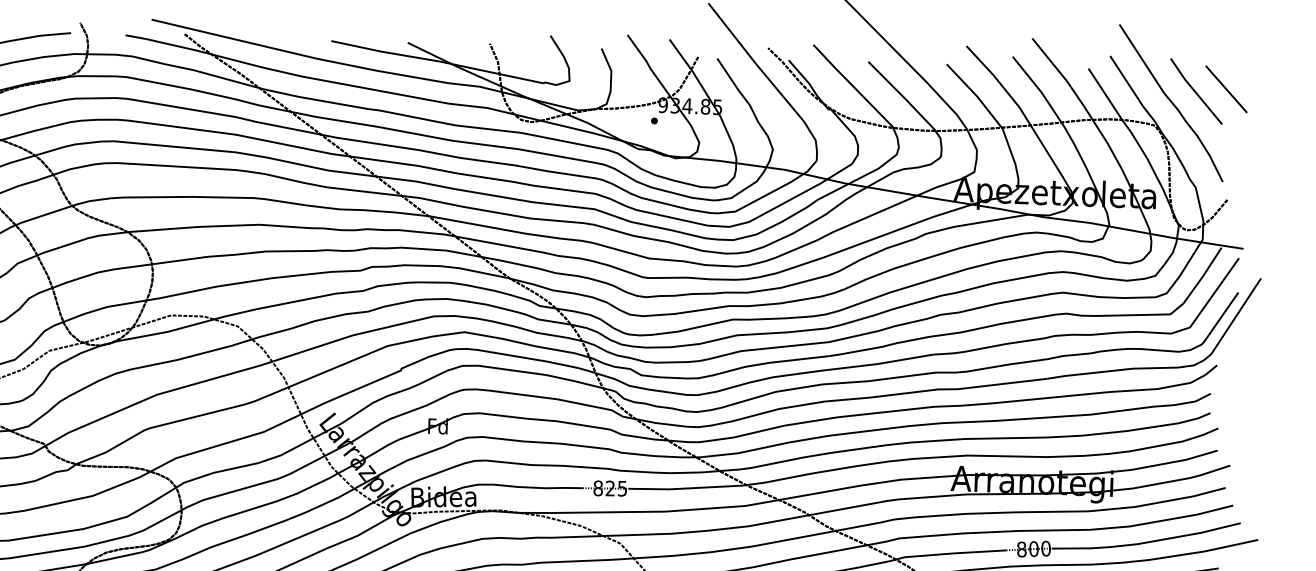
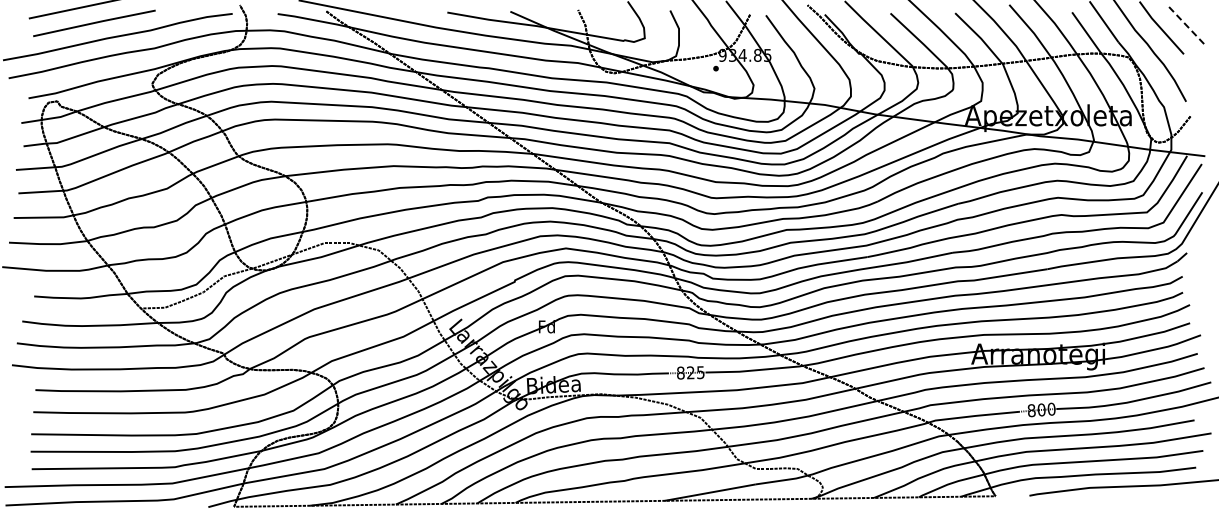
line: (1226, 89) -> (1186, 25), solid -> dashed

